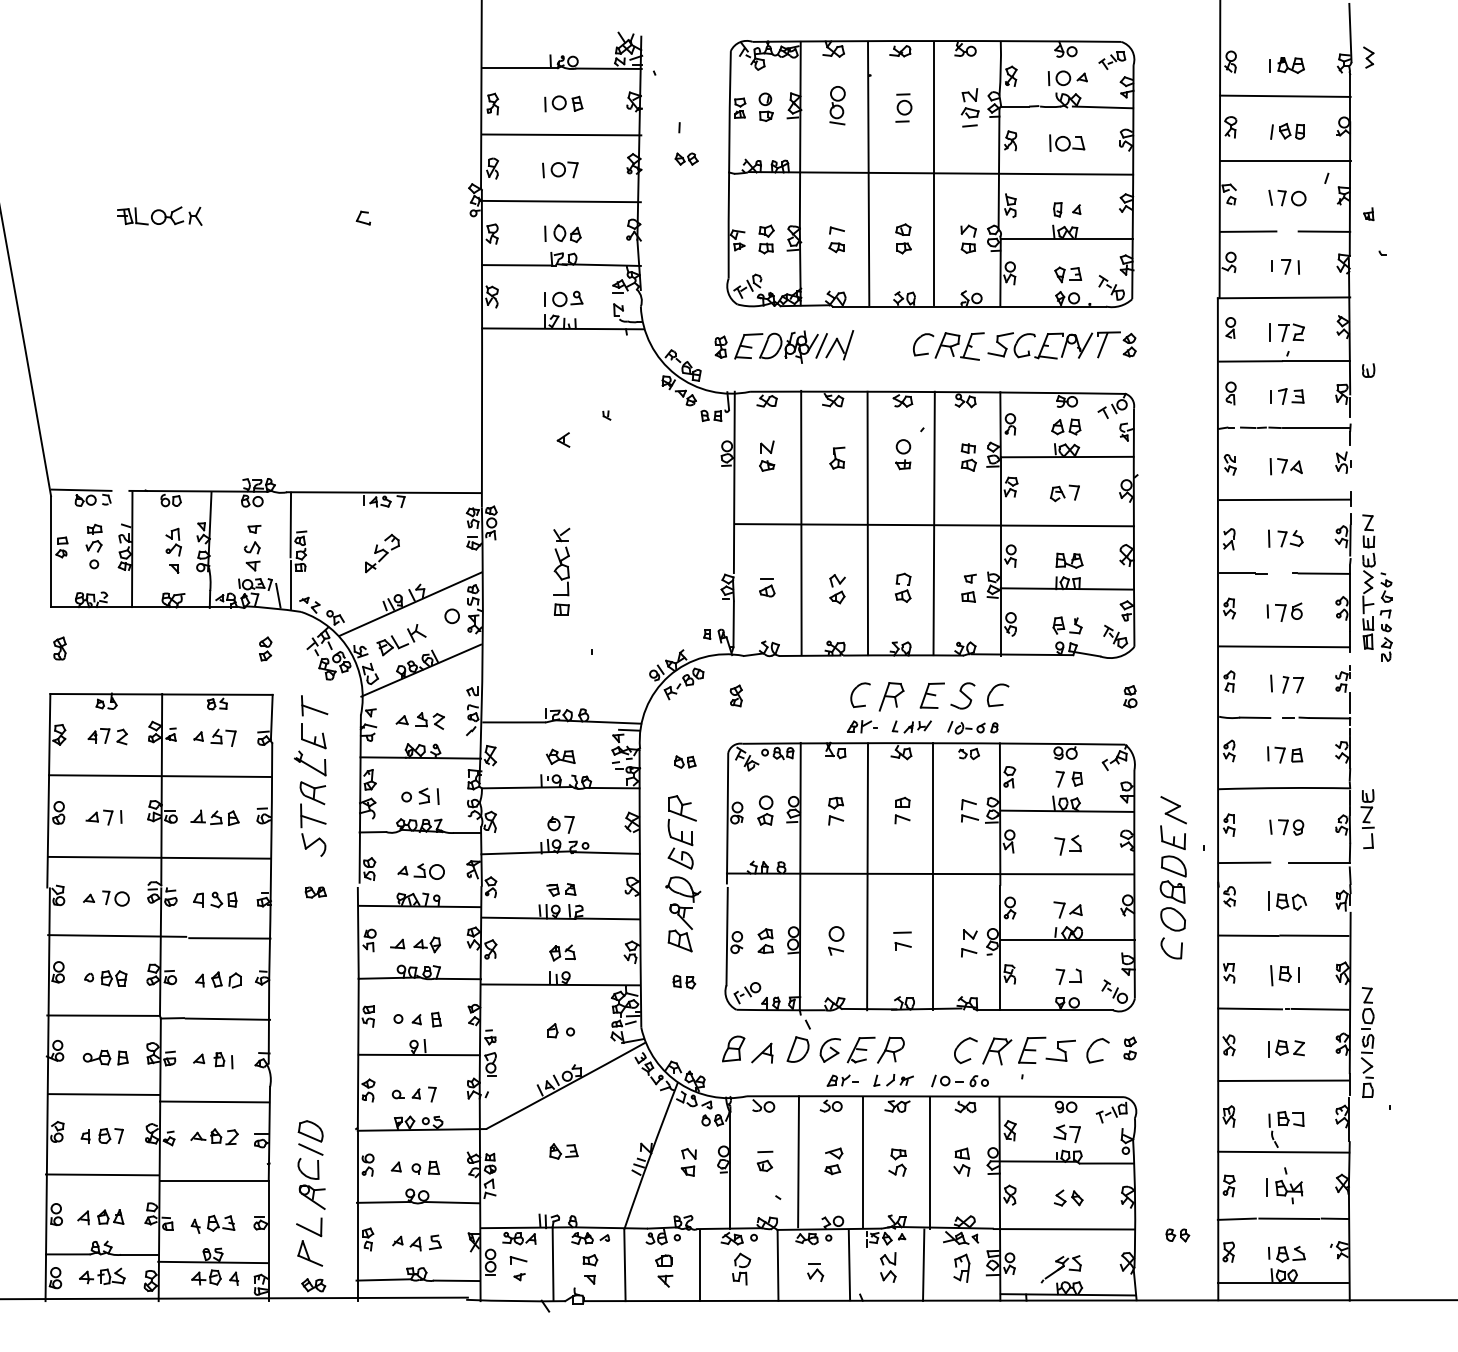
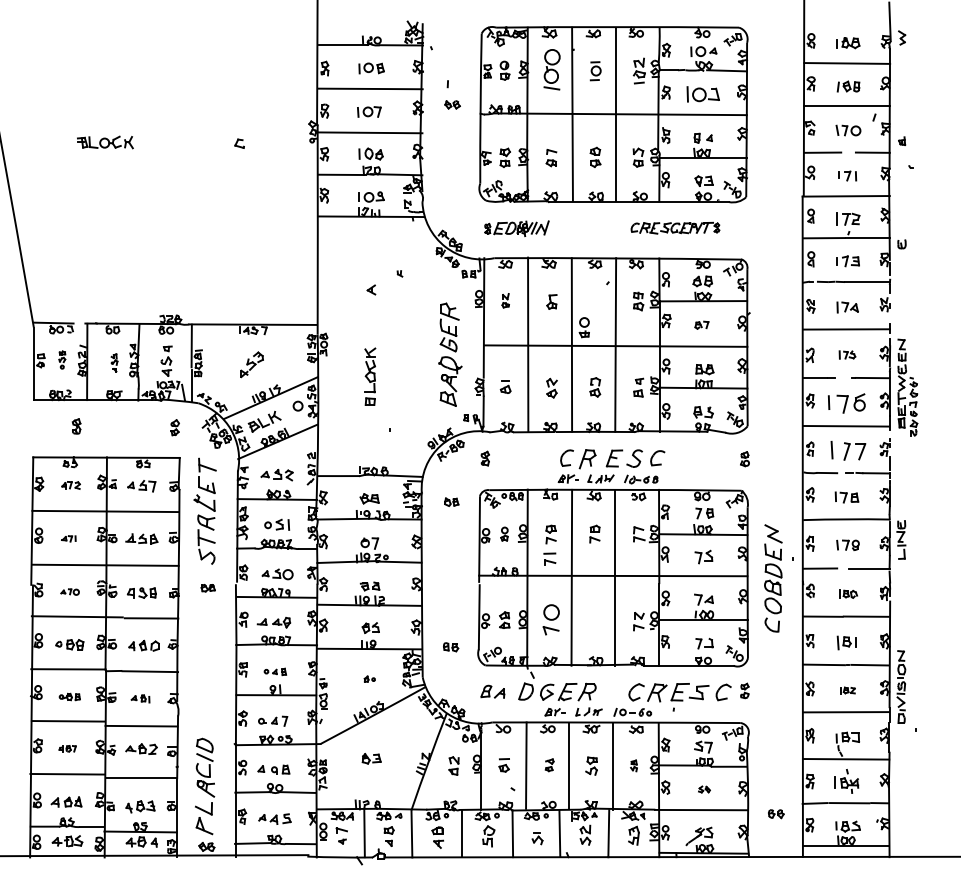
part: (836, 105) -> (551, 69), size x1.6
part: (1067, 143) -> (703, 94), size x1.4
part: (783, 346) -> (516, 228), size x0.7
part: (1024, 346) -> (675, 228), size x0.6
part: (901, 454) -> (583, 327), moved
part: (766, 455) -> (505, 300), size x0.7
part: (1064, 493) -> (701, 325), size x0.7
part: (1285, 537) -> (847, 354), size x0.7
part: (94, 545) -> (62, 359), size x0.6
part: (173, 550) -> (114, 362), size x0.6
part: (1284, 612) -> (846, 403), size x1.6
part: (59, 648) -> (76, 426), moved
part: (1285, 683) -> (847, 450), size x1.6
part: (106, 736) -> (70, 485), size x0.7
part: (765, 809) -> (504, 533), size x0.7
part: (103, 817) -> (68, 538), size x0.6
part: (683, 873) -> (450, 354), moved
part: (105, 897) -> (69, 591), size x0.6
part: (1287, 900) -> (848, 593), size x0.7
part: (901, 940) -> (549, 558), moved
part: (835, 941) -> (550, 620), size x1.6
part: (417, 1018) -> (275, 671), size x0.7
part: (560, 1029) -> (369, 678), size x0.6
part: (1285, 1047) -> (847, 690), size x0.6
part: (747, 1049) -> (492, 691), size x0.7
part: (105, 1056) -> (69, 696), size x0.7
part: (213, 1059) -> (140, 698), size x0.7
part: (102, 1135) -> (67, 748), size x0.6
part: (833, 1160) -> (549, 764), size x0.7
part: (961, 1161) -> (633, 765), size x0.6
part: (1068, 1198) -> (704, 789), size x0.6

